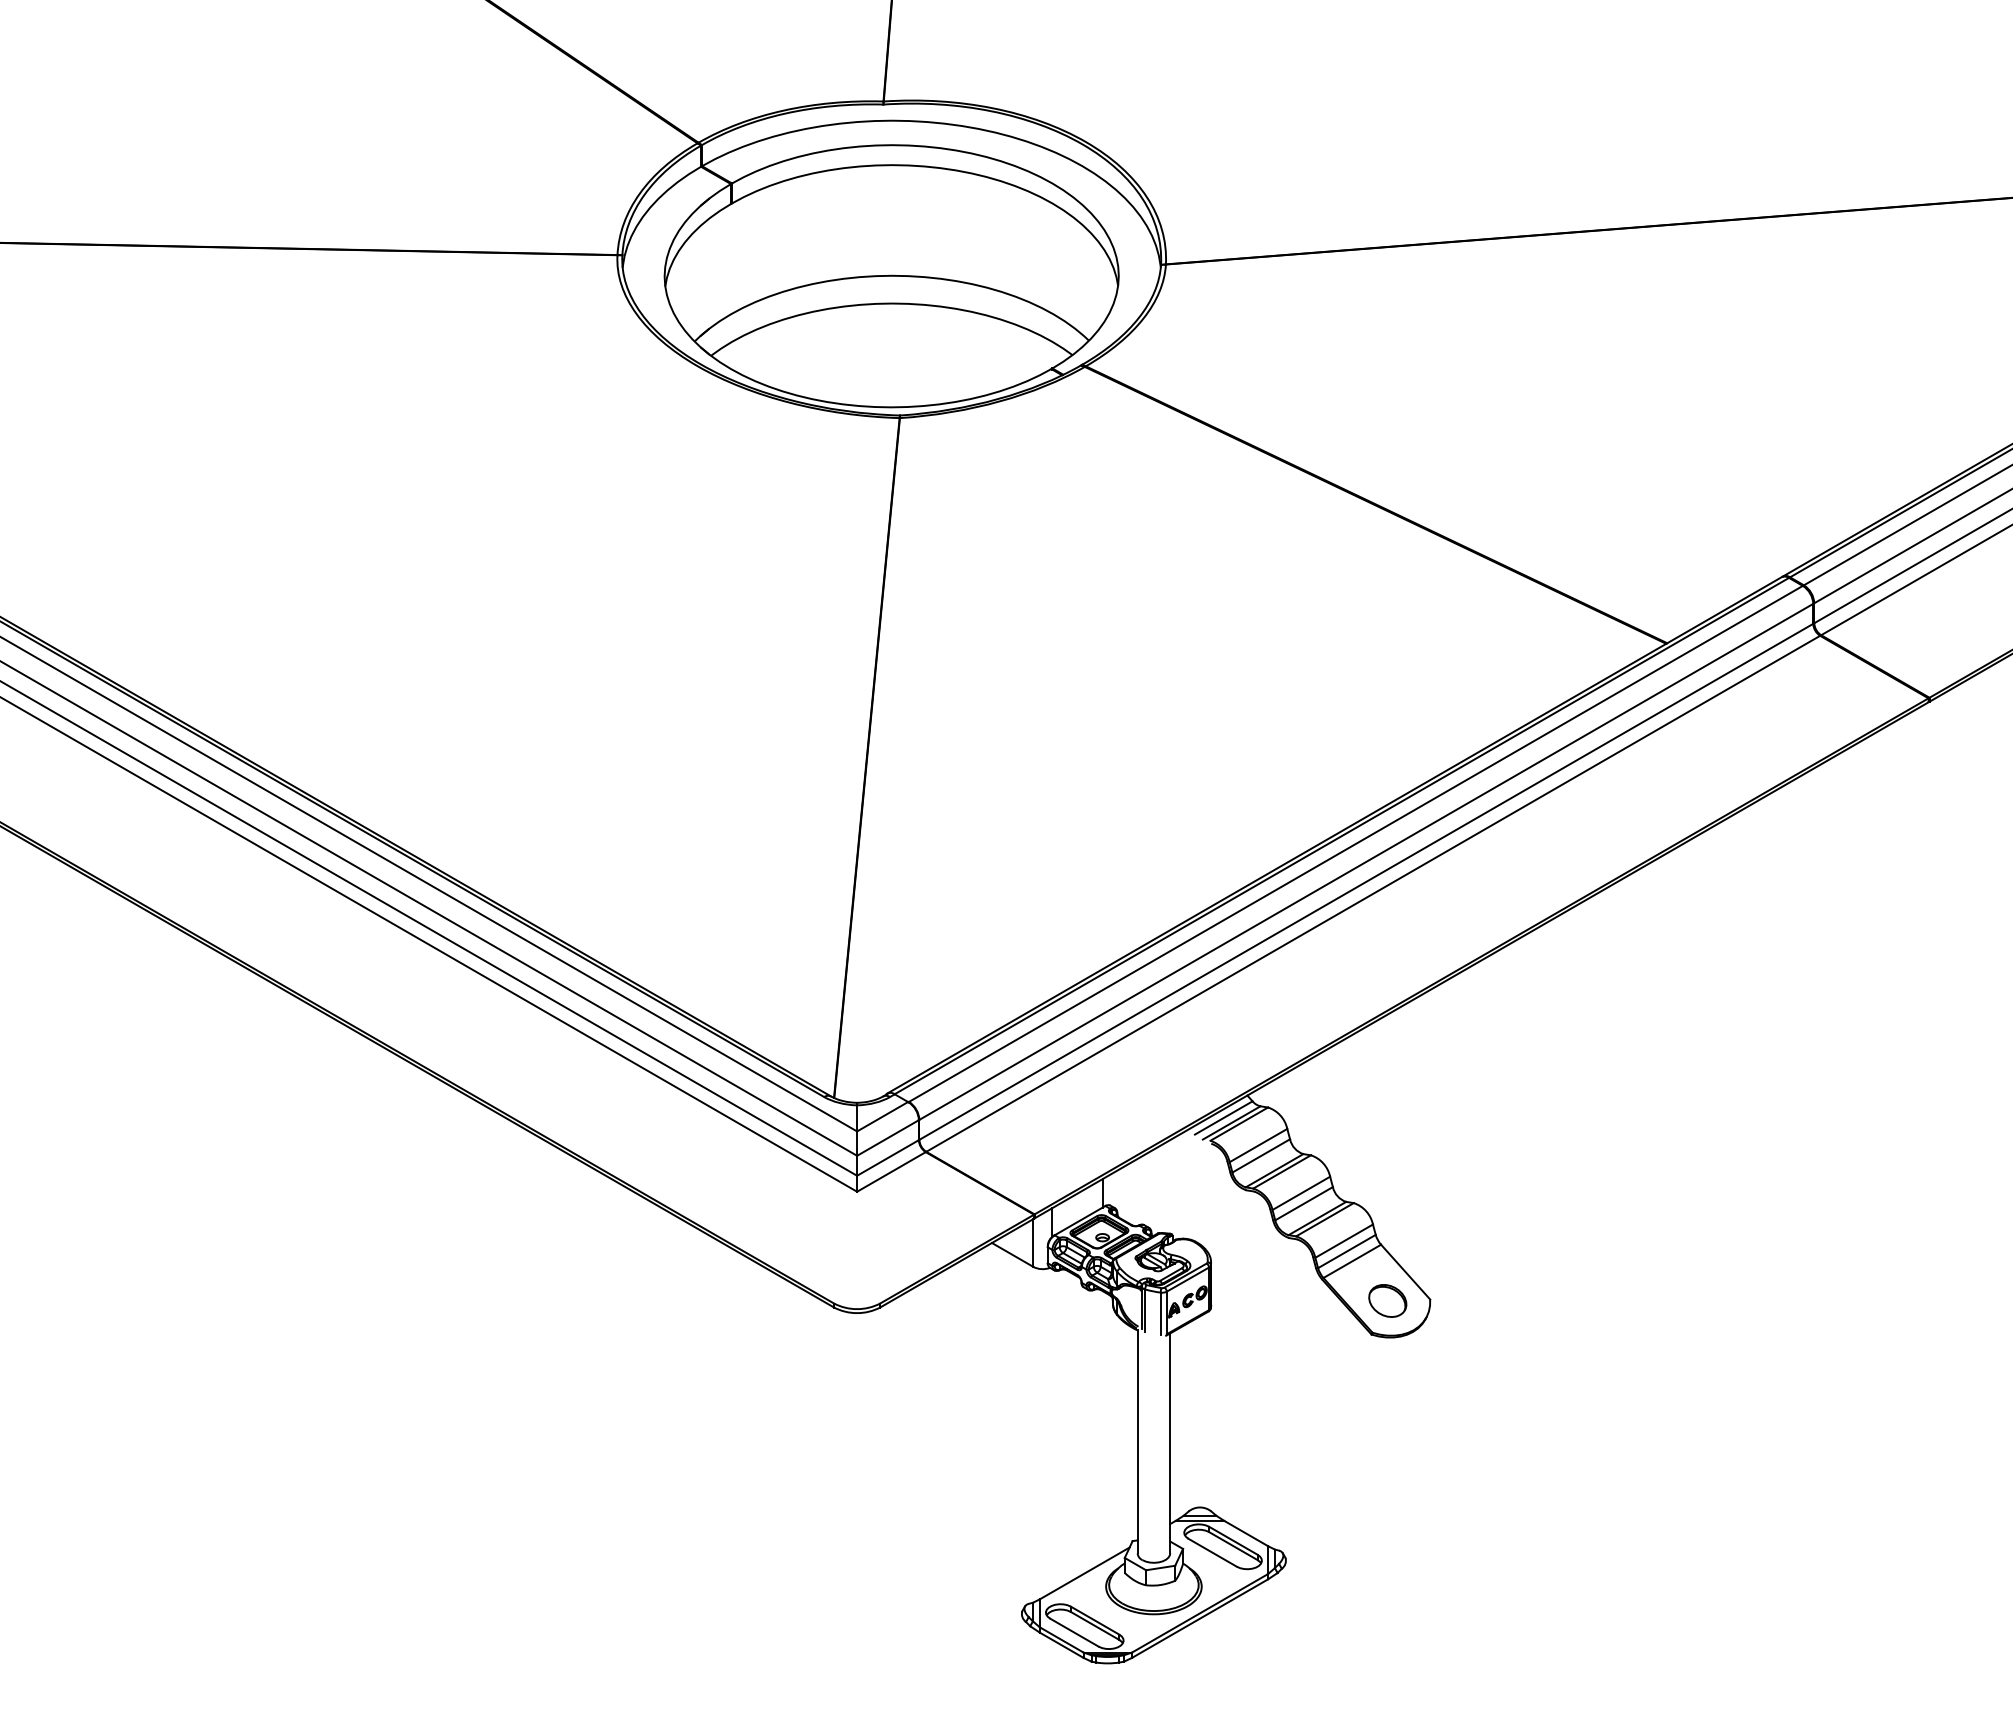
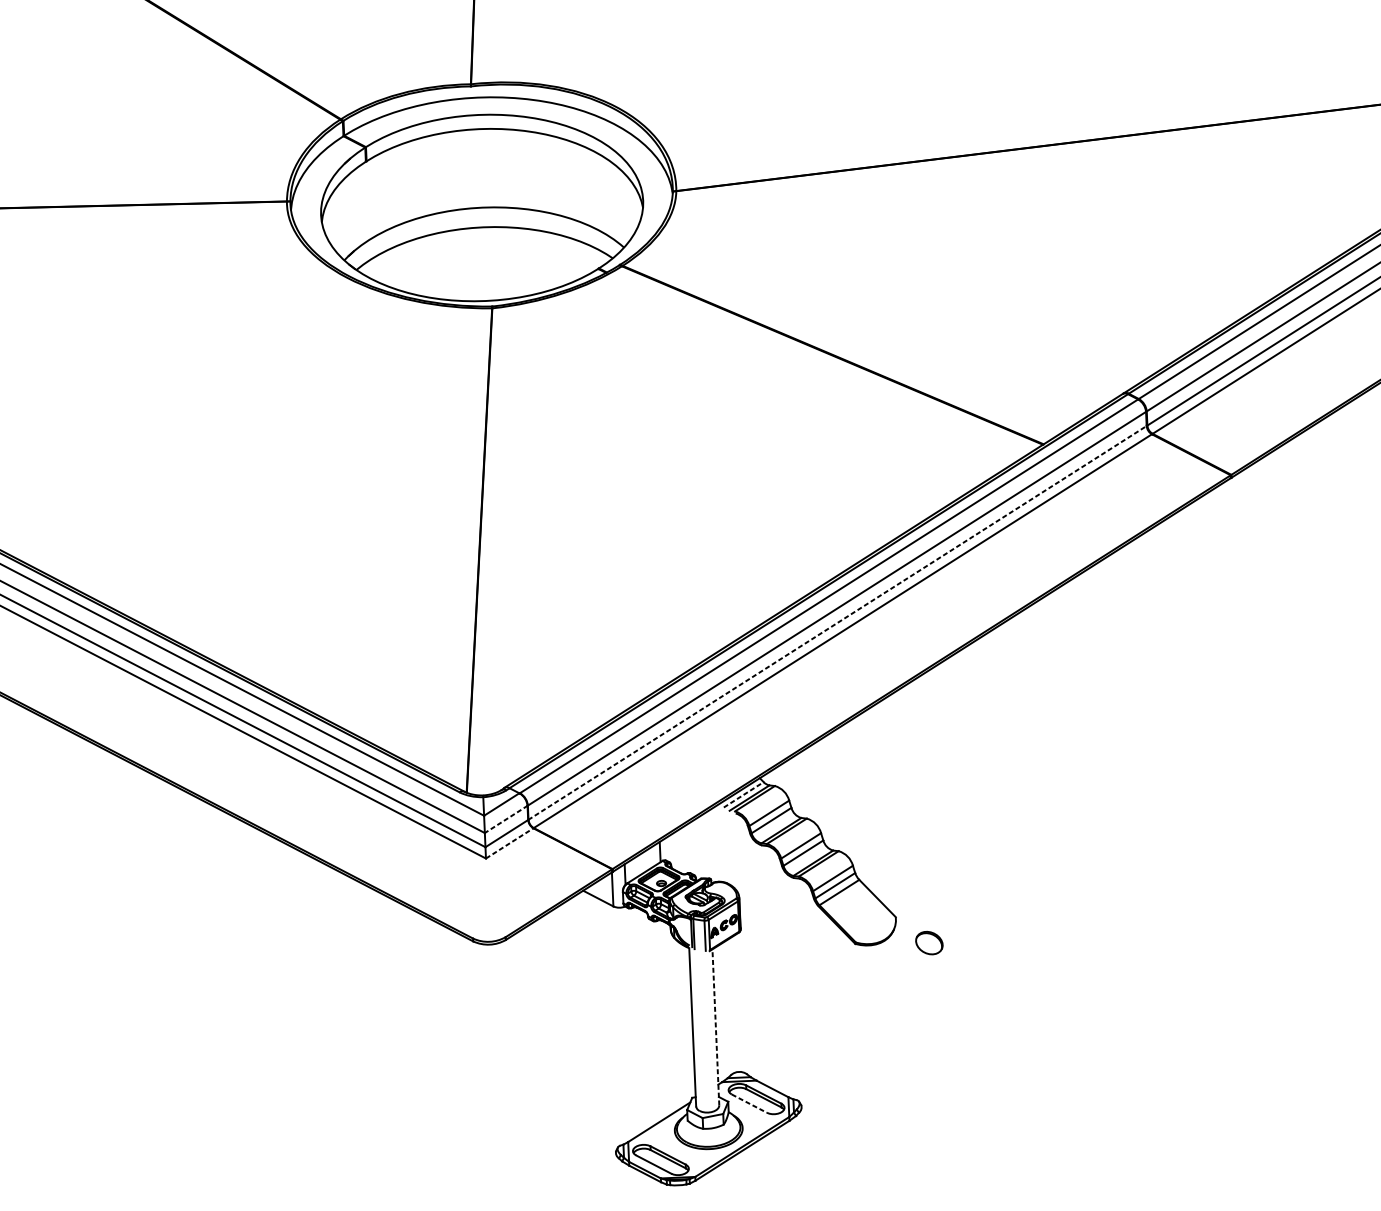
line: (1366, 881) -> (837, 622), solid -> dashed
line: (1224, 1117) -> (744, 794), solid -> dashed
line: (888, 1137) -> (506, 819), solid -> dashed
line: (891, 1171) -> (509, 843), solid -> dashed
part: (1387, 1300) -> (929, 942), moved
line: (1170, 1442) -> (716, 1026), solid -> dashed
line: (1212, 1552) -> (749, 1103), solid -> dashed

